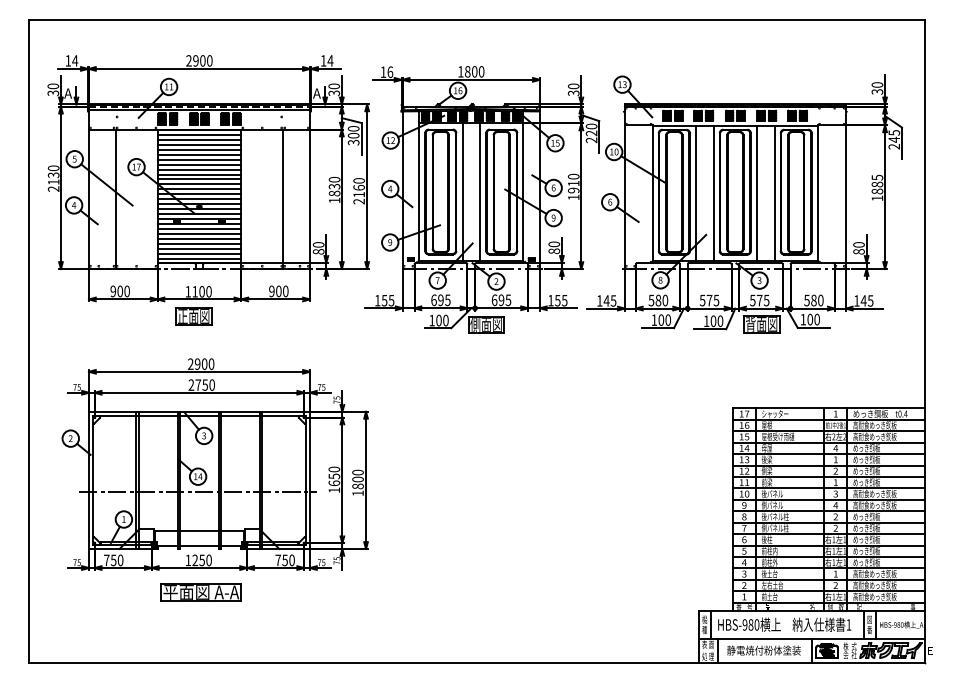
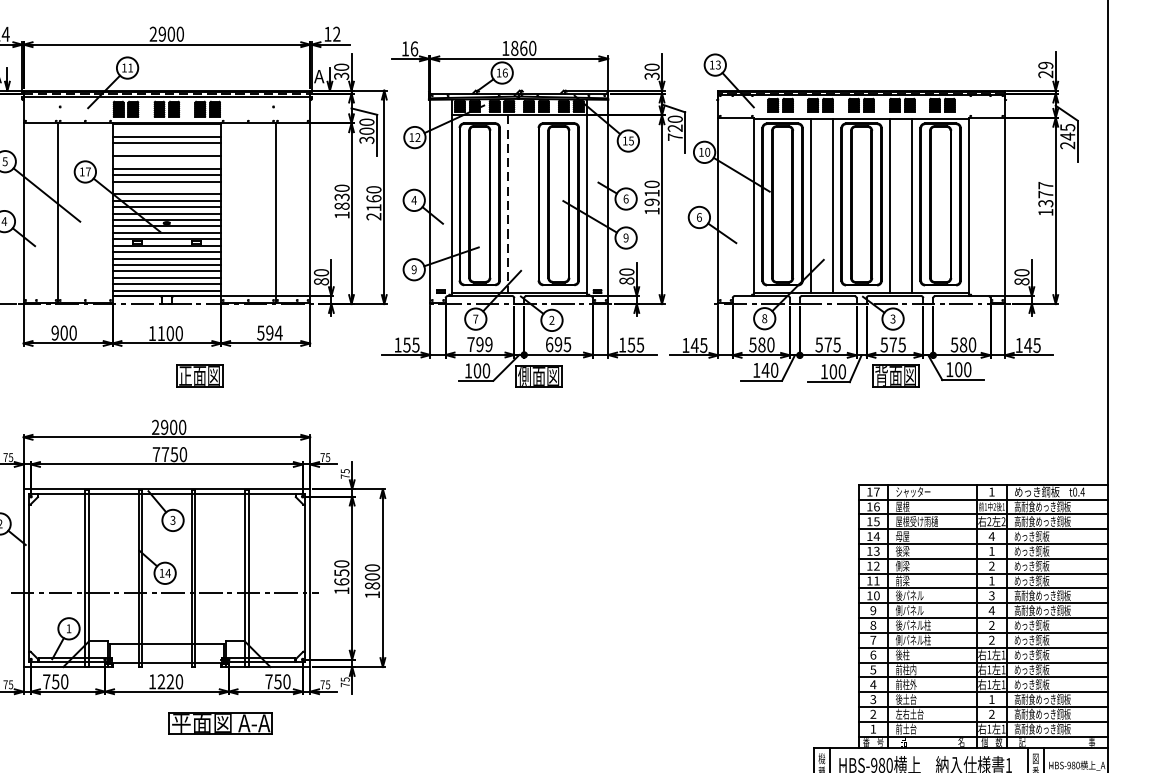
text: (330, 60) -> (336, 33), 14 -> 12
text: (474, 71) -> (523, 47), 1800 -> 1860
text: (877, 88) -> (1045, 70), 30 -> 29
line: (199, 134) -> (166, 129), removed
text: (591, 140) -> (675, 137), 220 -> 720
line: (199, 149) -> (166, 149), removed
line: (199, 159) -> (166, 162), removed
line: (199, 179) -> (166, 188), removed
text: (877, 184) -> (1045, 194), 1885 -> 1377
line: (480, 191) -> (531, 203), removed
line: (462, 192) -> (507, 204), solid -> dashed
text: (278, 291) -> (269, 333), 900 -> 594
text: (440, 300) -> (479, 344), 695 -> 799
part: (193, 316) -> (199, 375), moved
text: (661, 319) -> (765, 369), 100 -> 140
text: (191, 384) -> (156, 453), 2750 -> 7750
text: (201, 560) -> (169, 681), 1250 -> 1220
part: (200, 592) -> (220, 723), moved

